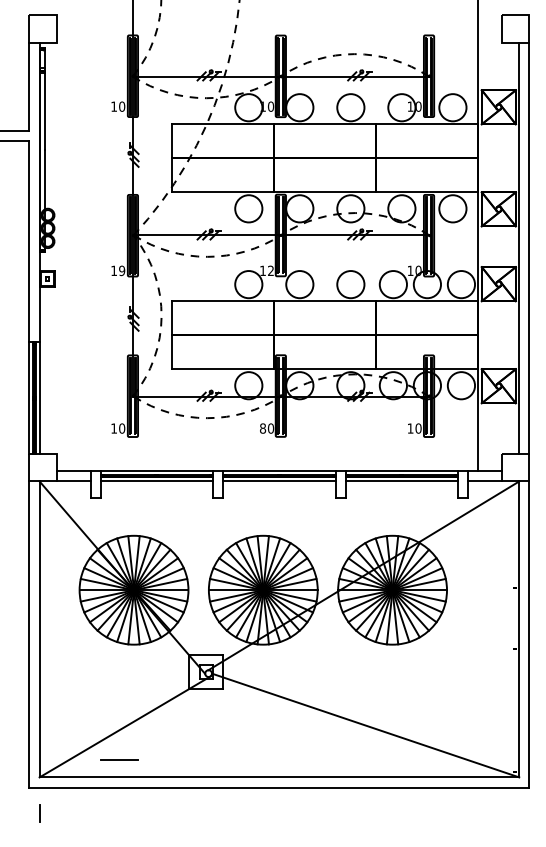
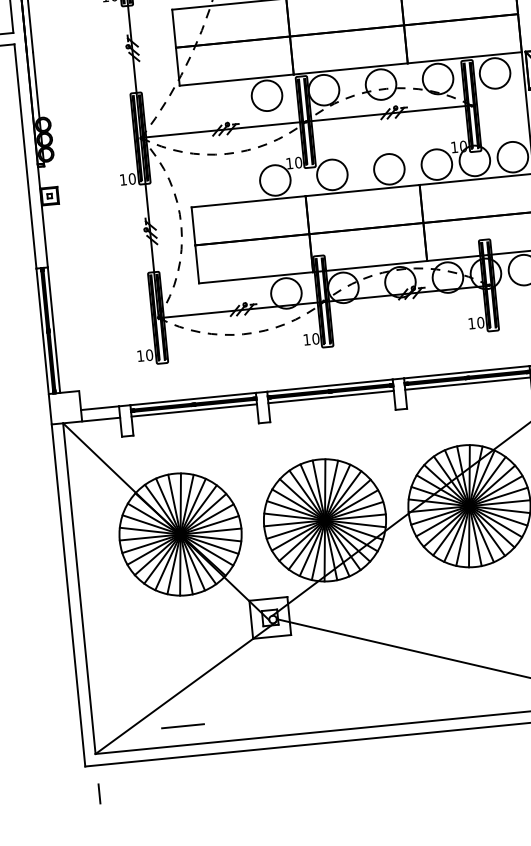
text: (270, 270) -> (298, 162), 12 -> 10
text: (122, 271) -> (132, 179), 19 -> 10
text: (263, 428) -> (307, 339), 80 -> 10

